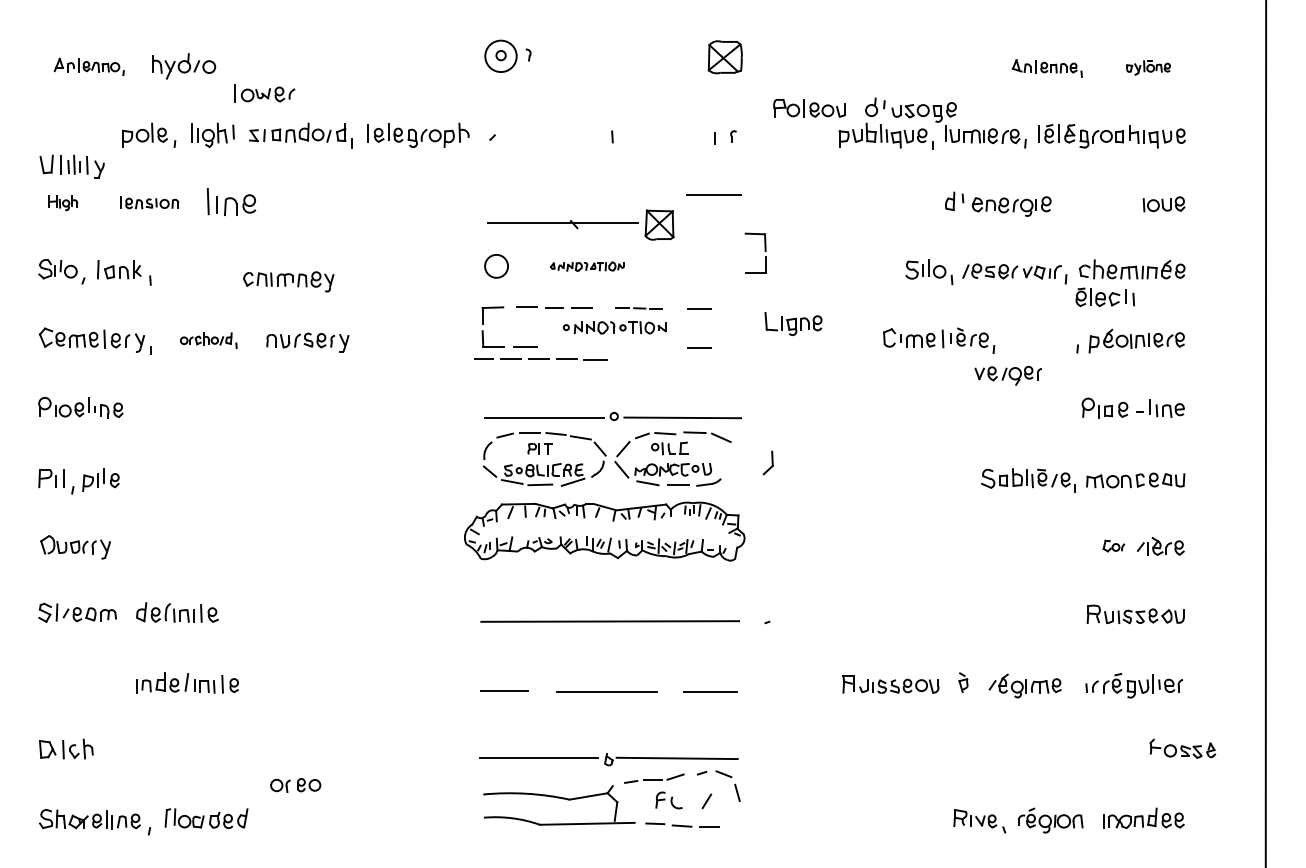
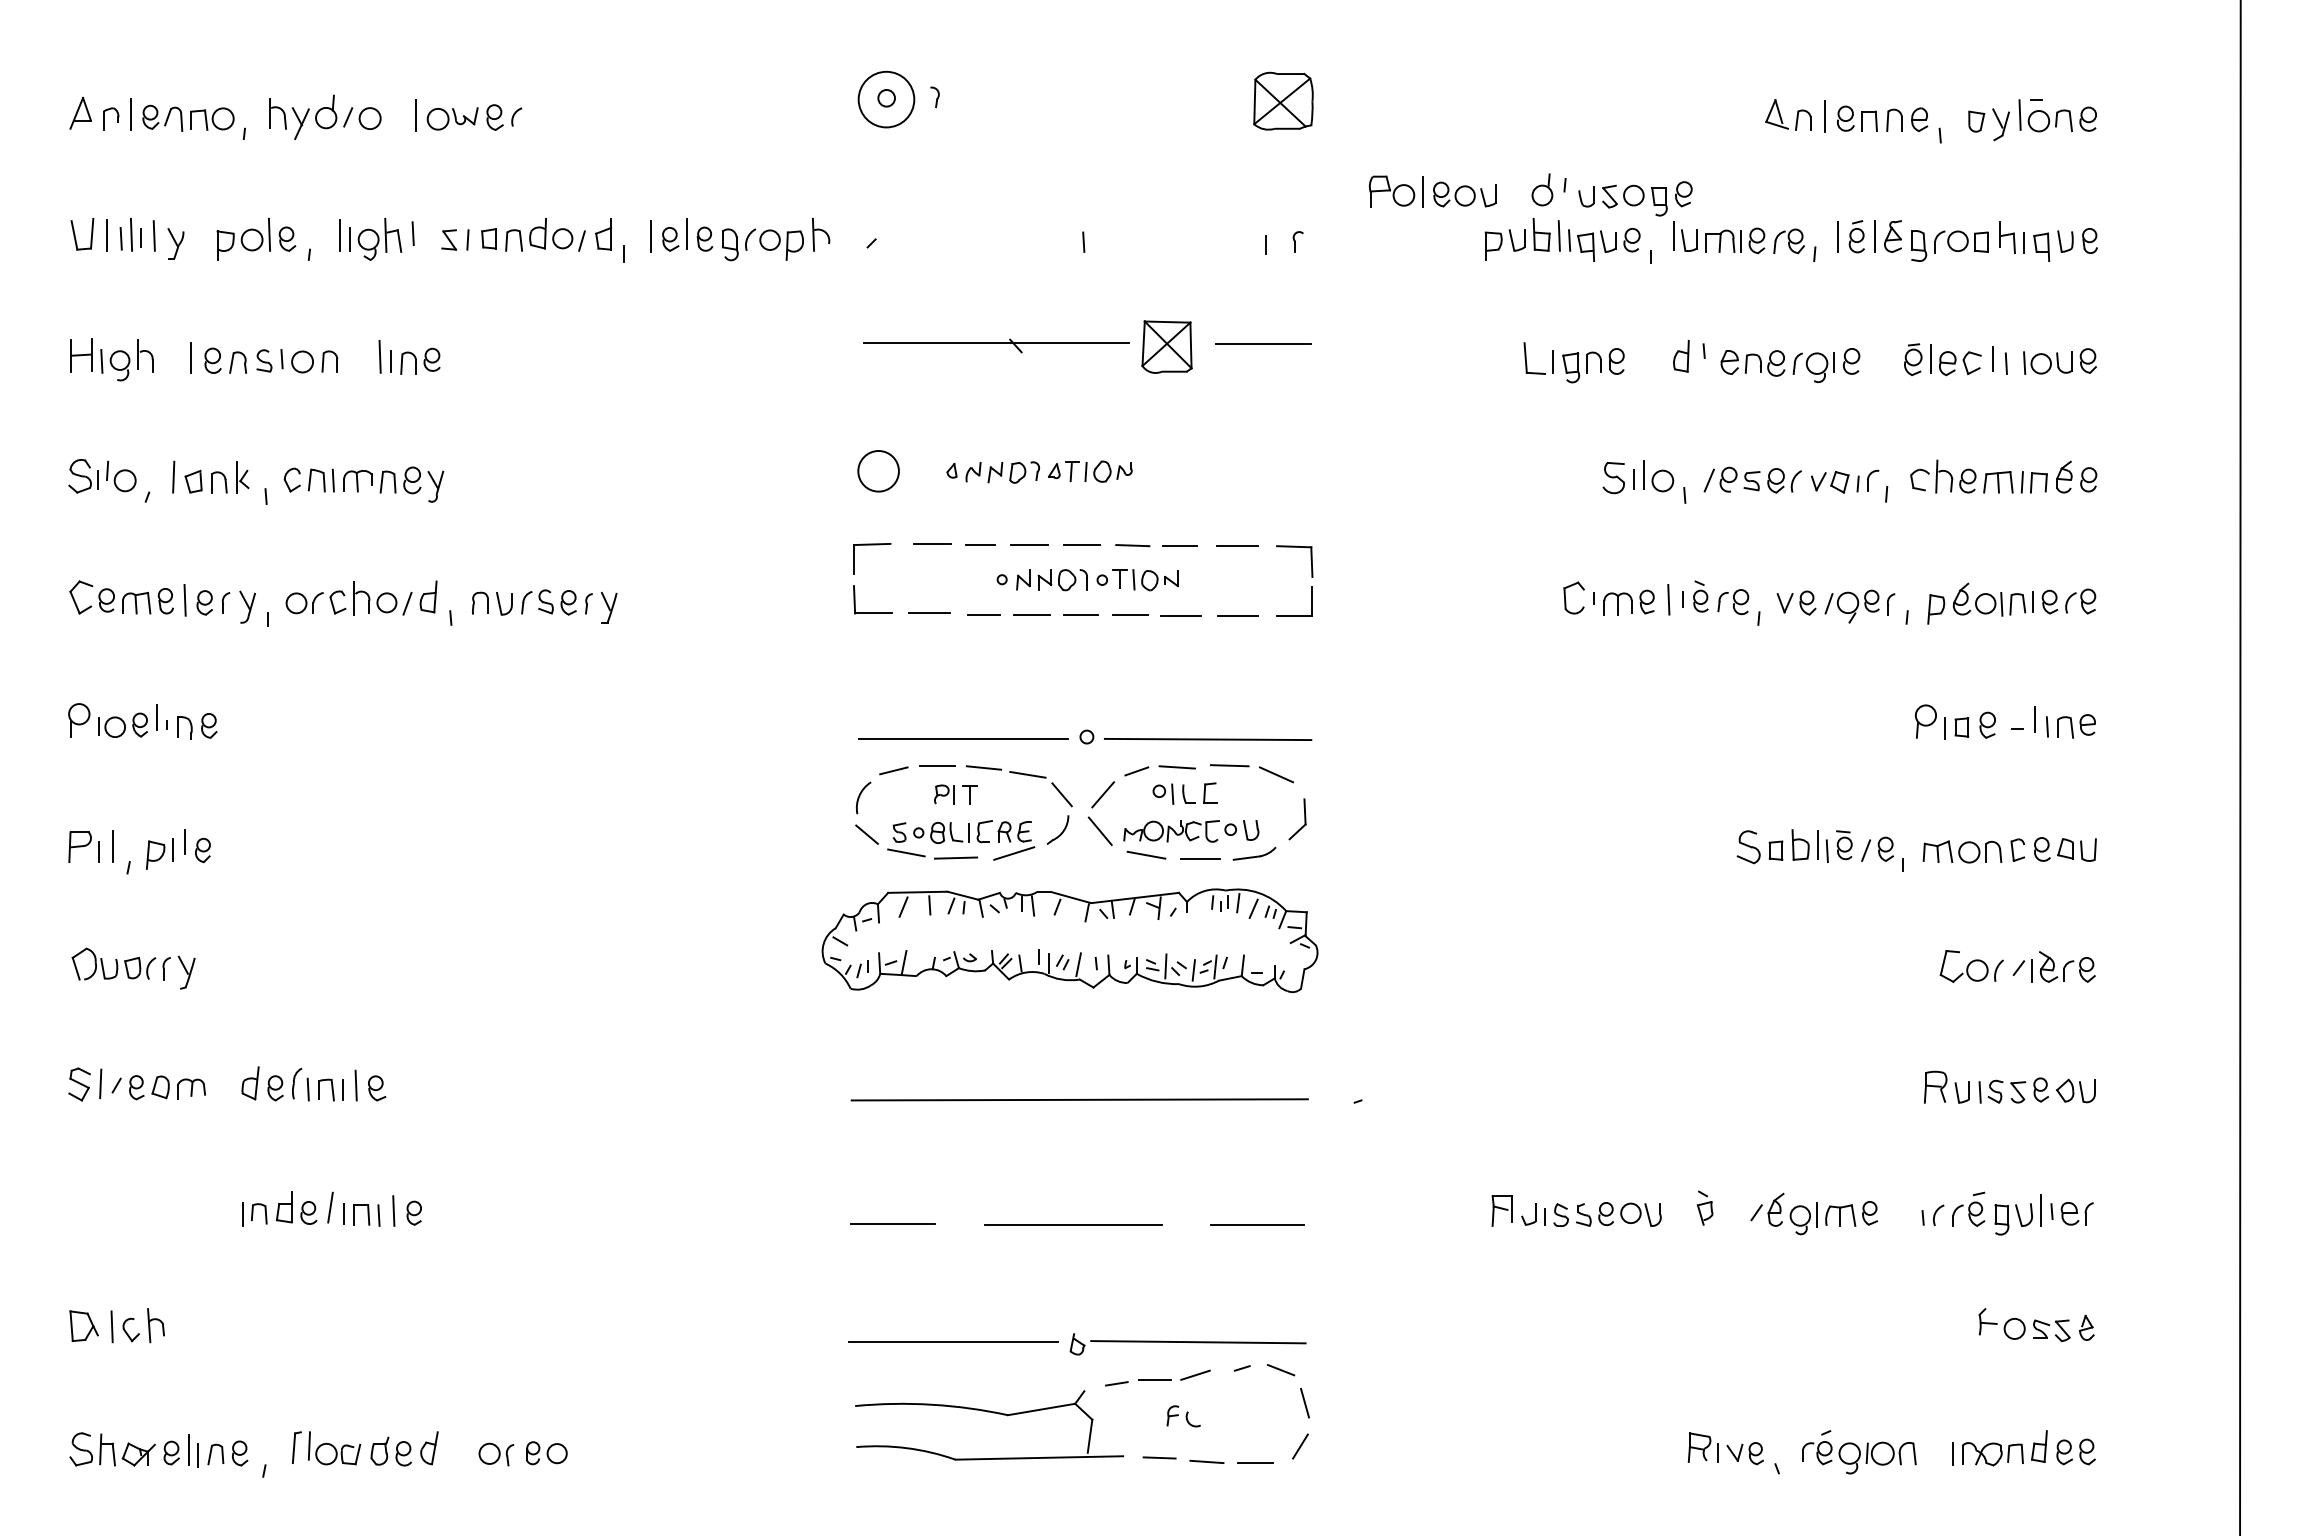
part: (89, 66) -> (158, 117), size x1.43
part: (1148, 67) -> (2032, 119), size x1.67
part: (1047, 68) -> (1853, 121), size x1.43
part: (264, 93) -> (467, 115), moved
part: (71, 166) -> (126, 237), moved
part: (231, 201) -> (409, 356), size x0.71
part: (63, 202) -> (112, 358), size x1.67
part: (149, 202) -> (264, 358), size x1.43
part: (580, 224) -> (1027, 345), moved
part: (764, 251) -> (1310, 577), moved
part: (587, 266) -> (1039, 471), size x1.43
part: (288, 281) -> (363, 483), moved
part: (1104, 296) -> (1954, 358), moved
part: (638, 308) -> (1129, 545), size x1.67
part: (793, 324) -> (1574, 363), moved
part: (208, 340) -> (368, 602), size x1.67
part: (540, 359) -> (1083, 614), moved
part: (1007, 375) -> (1834, 606), moved
part: (767, 462) -> (1296, 818), moved
part: (1113, 545) -> (1970, 965), size x1.67
part: (1182, 748) -> (2036, 1324), moved
part: (295, 785) -> (522, 1453), moved
part: (668, 799) -> (1182, 1414), size x0.71
line: (706, 801) -> (1299, 1446), moved

